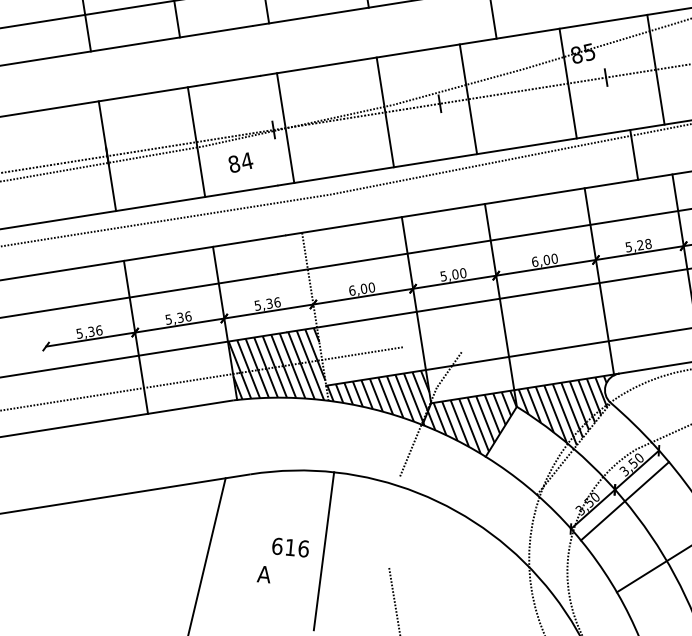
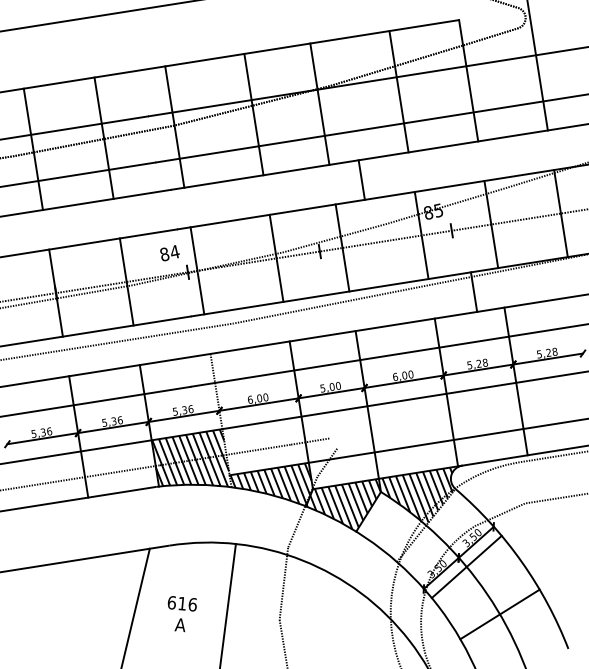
text: (240, 162) -> (169, 253), moved
line: (428, 343) -> (310, 441), added
line: (394, 522) -> (283, 583), added
text: (289, 547) -> (181, 603), moved

